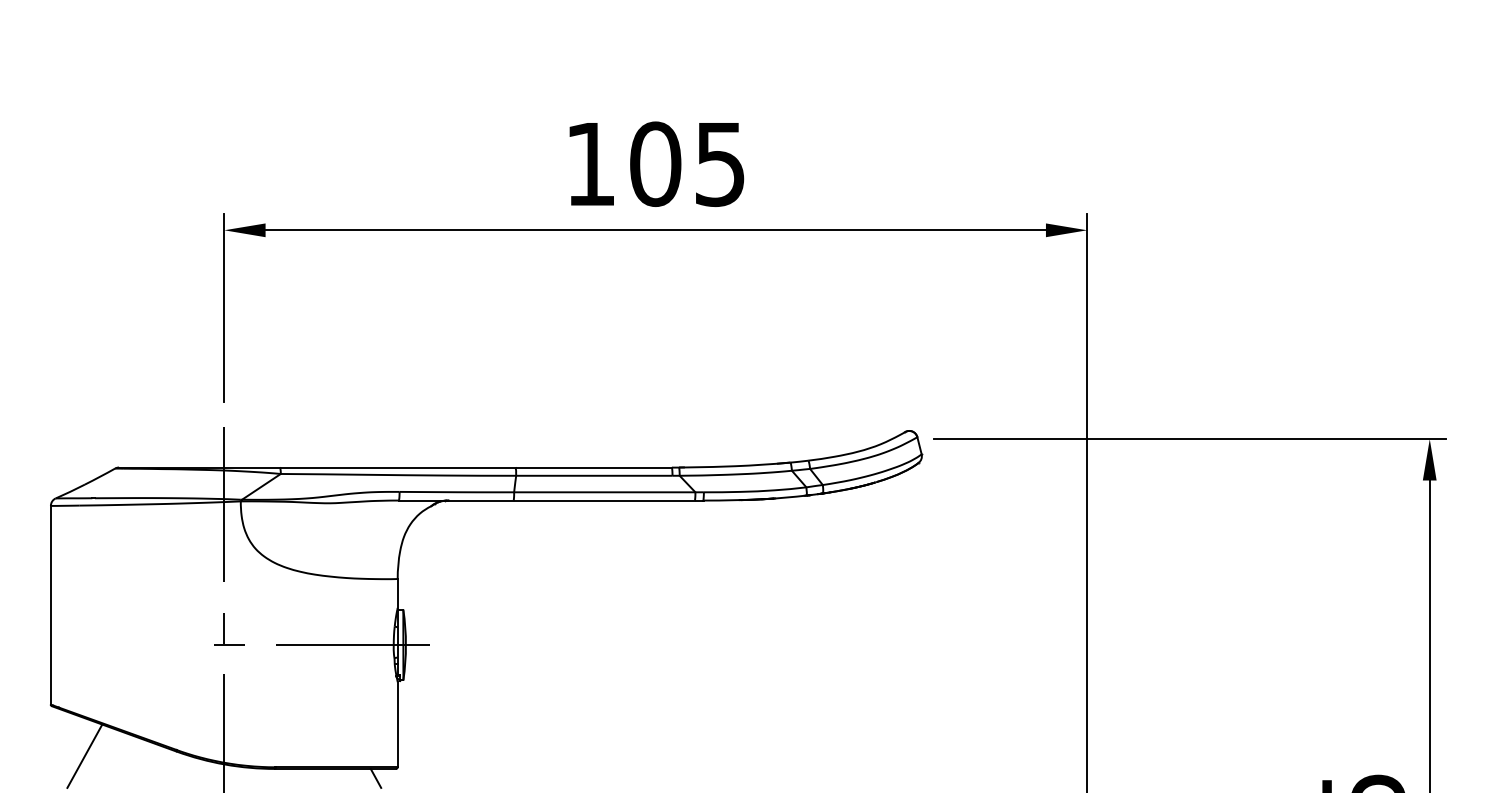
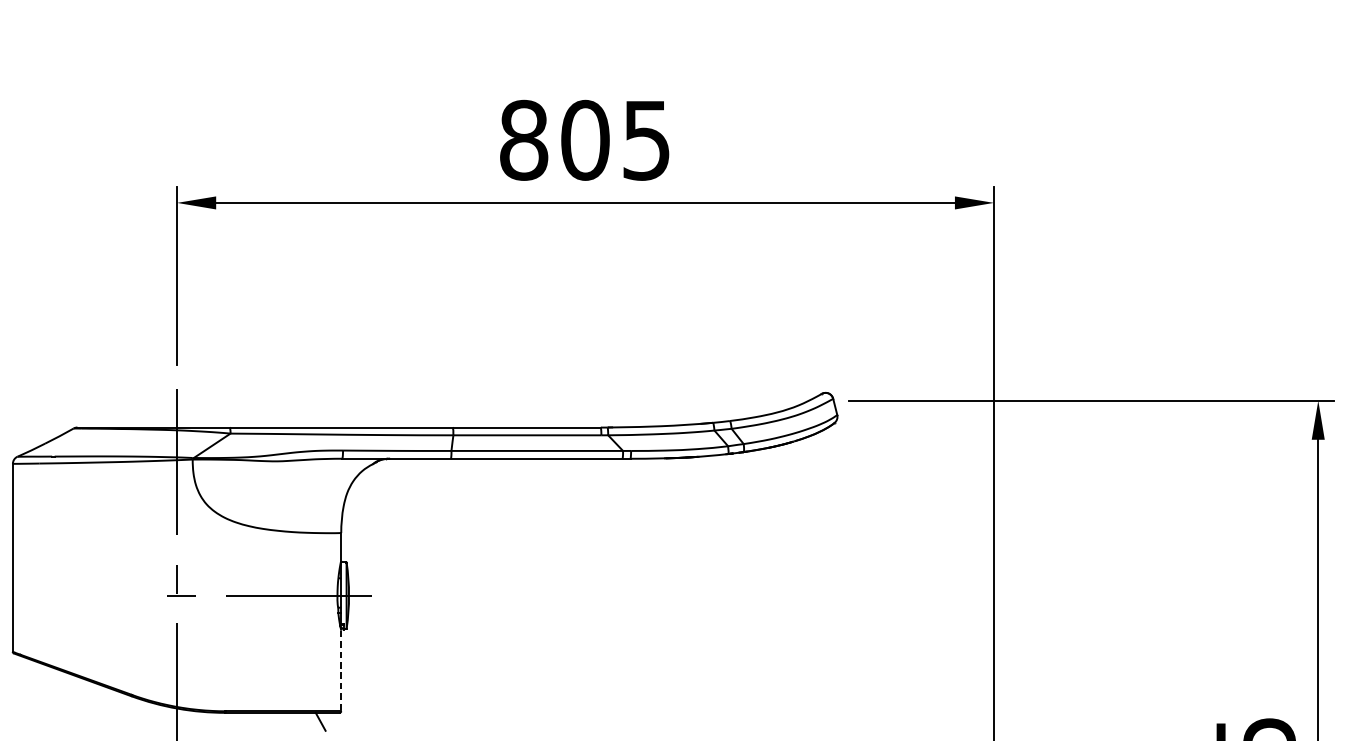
text: (590, 164) -> (523, 140), 105 -> 805
line: (397, 724) -> (341, 670), solid -> dashed
line: (84, 755) -> (44, 700), removed

